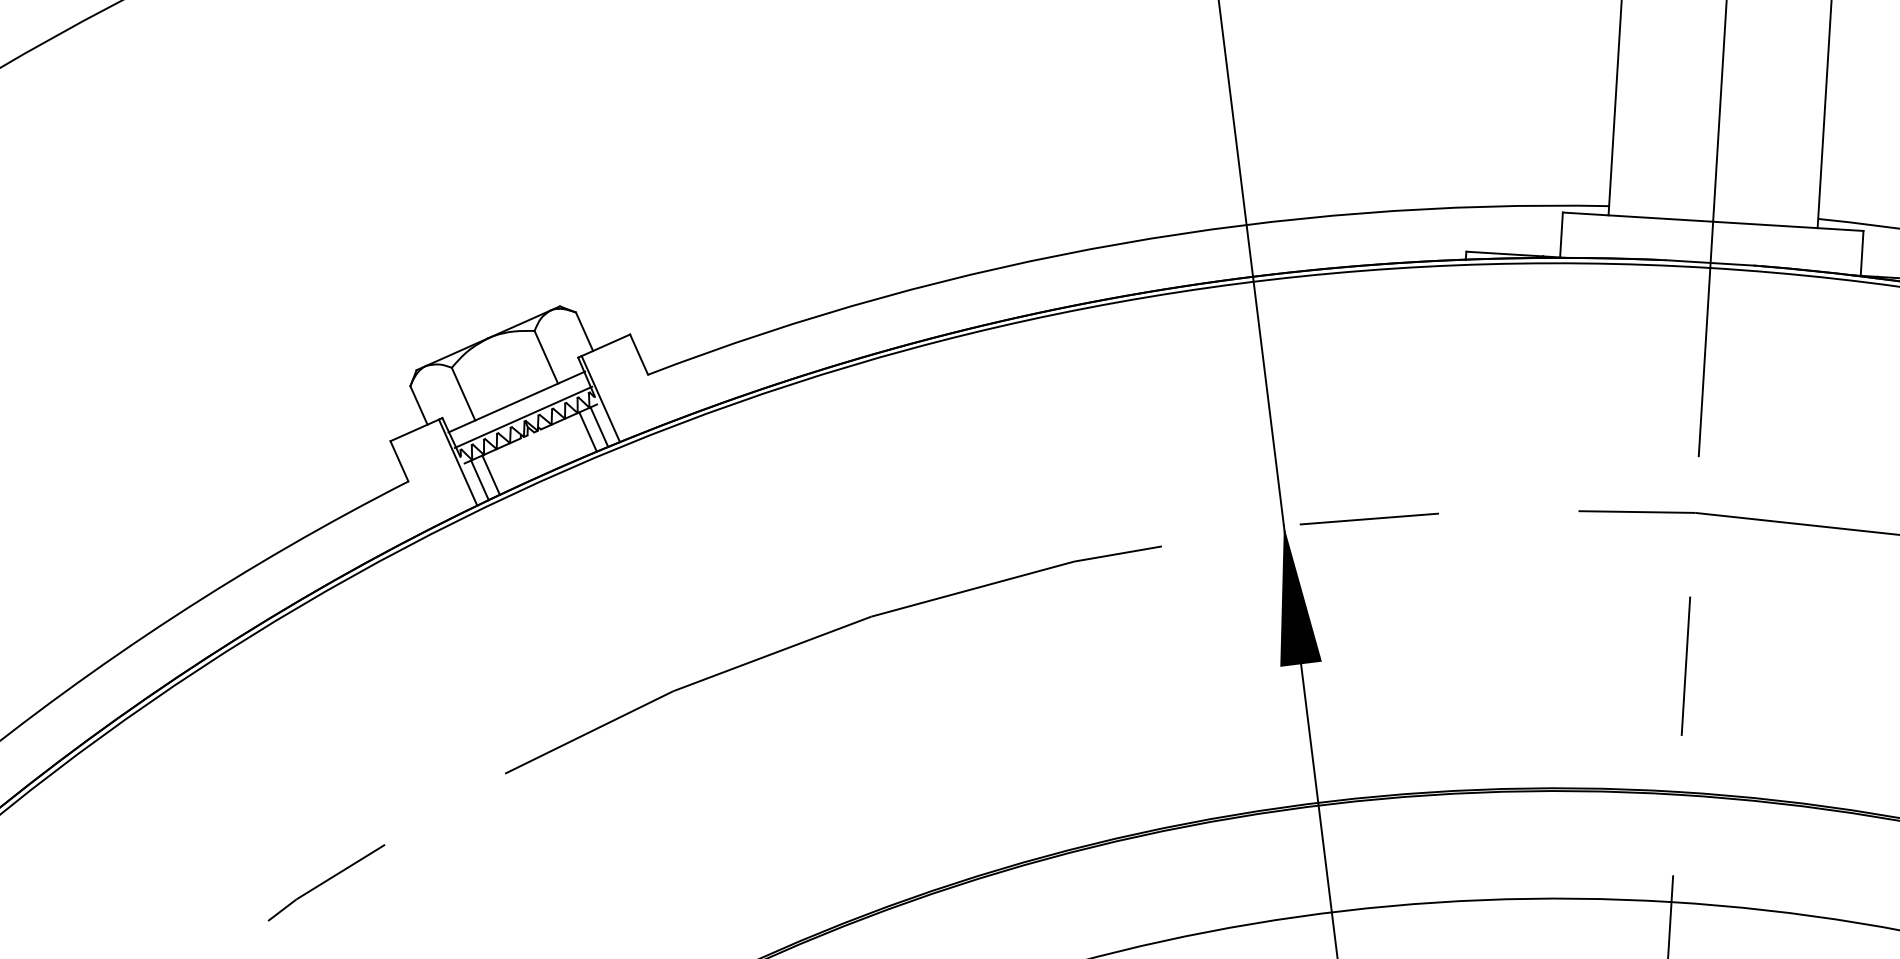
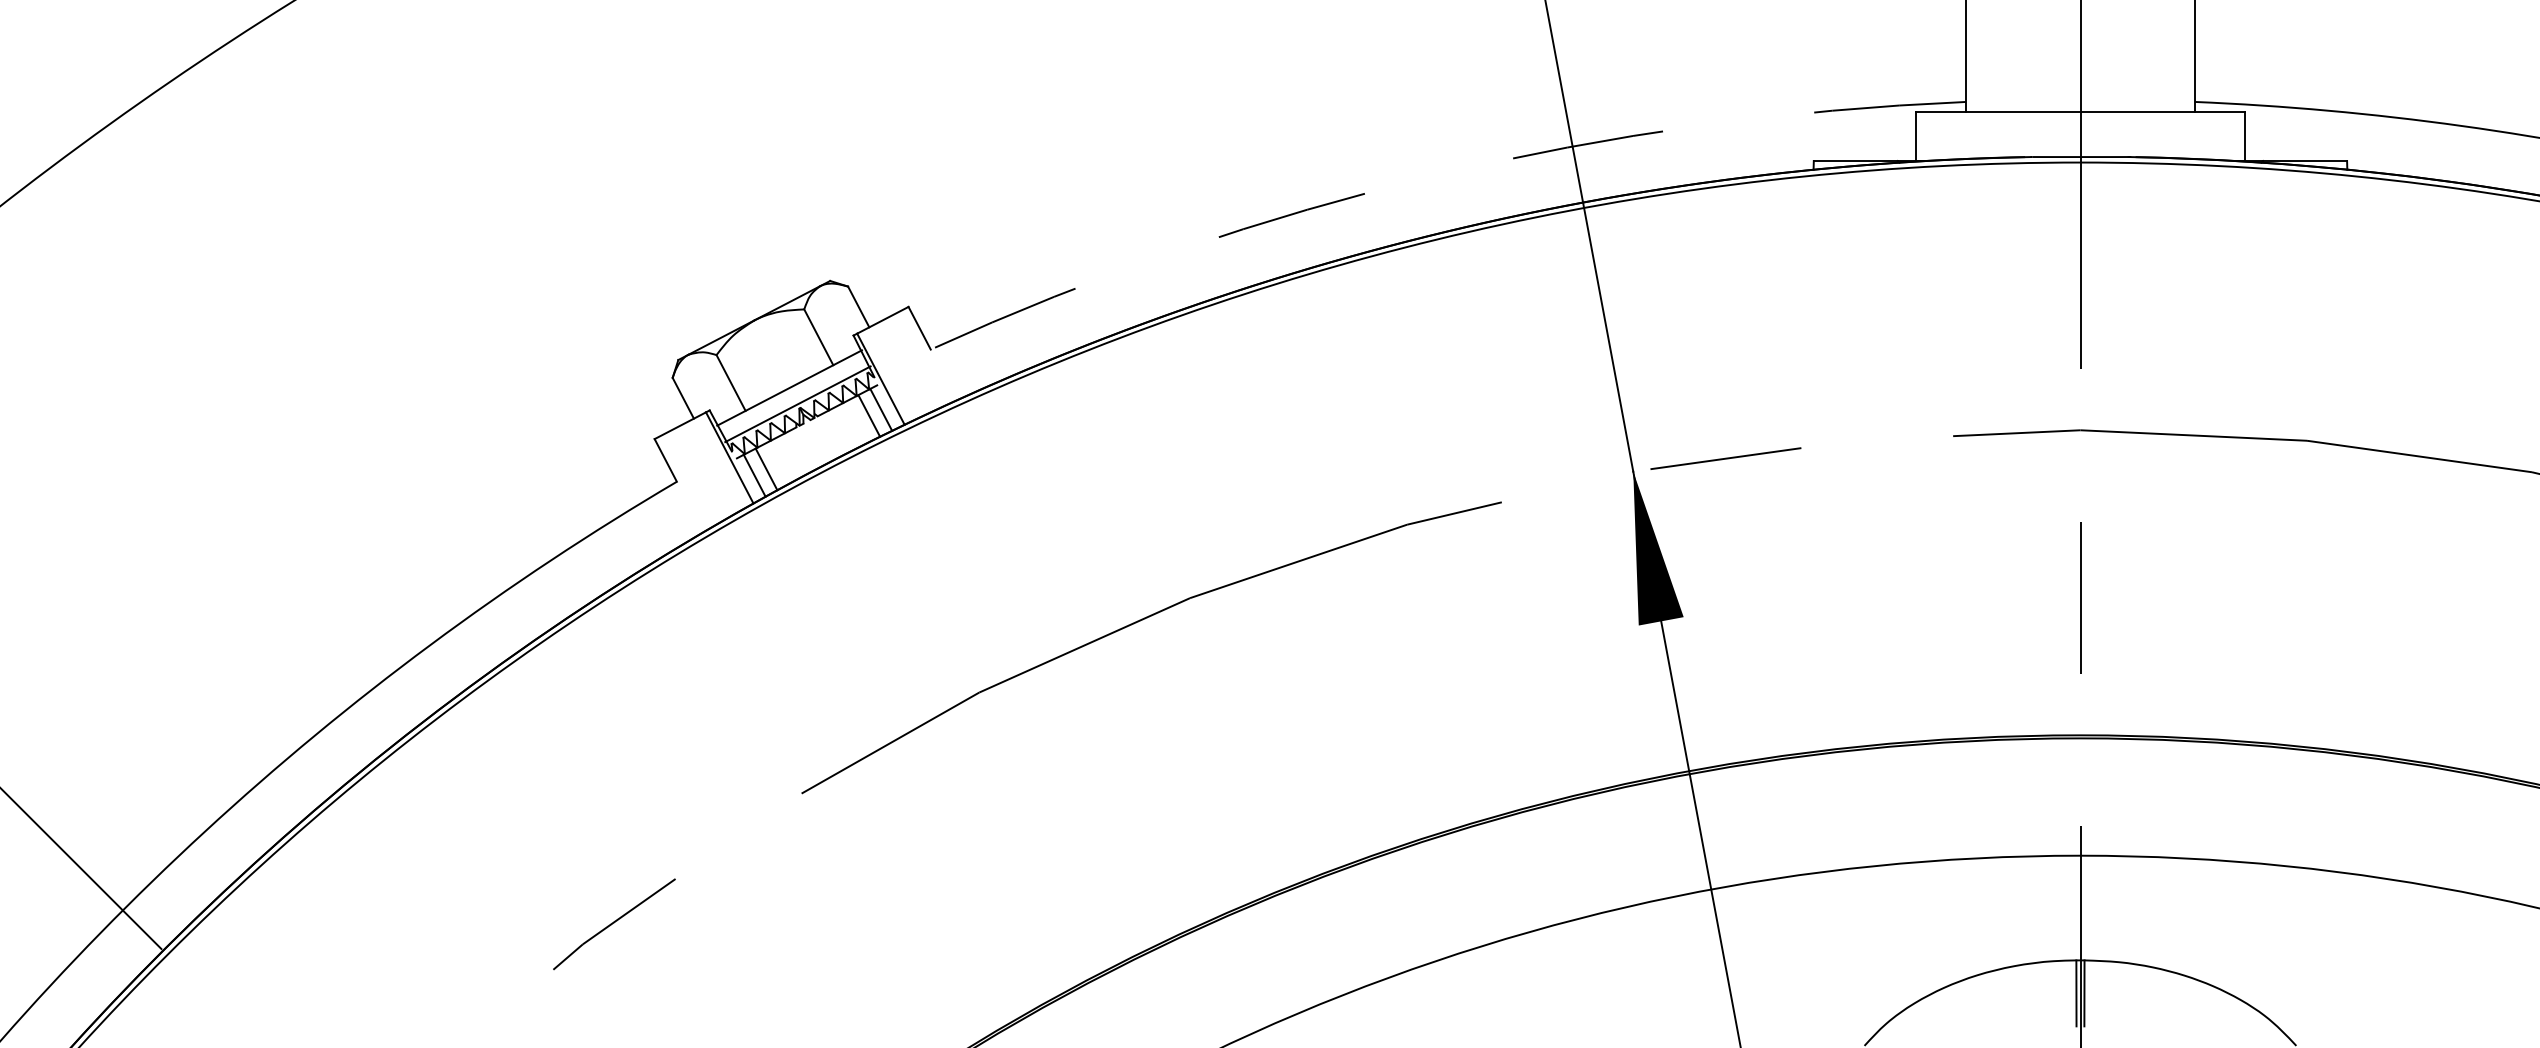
arc: (1120, 243) -> (1436, 175), solid -> dashed

